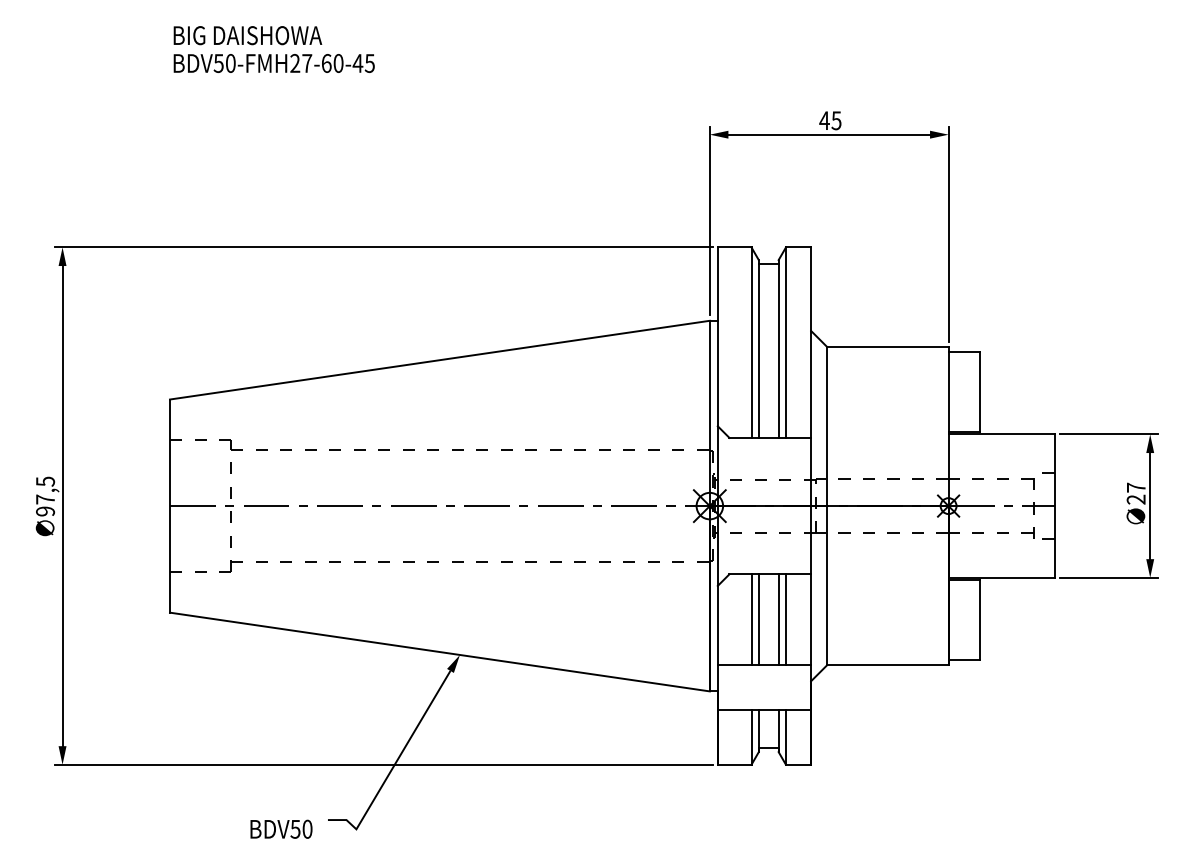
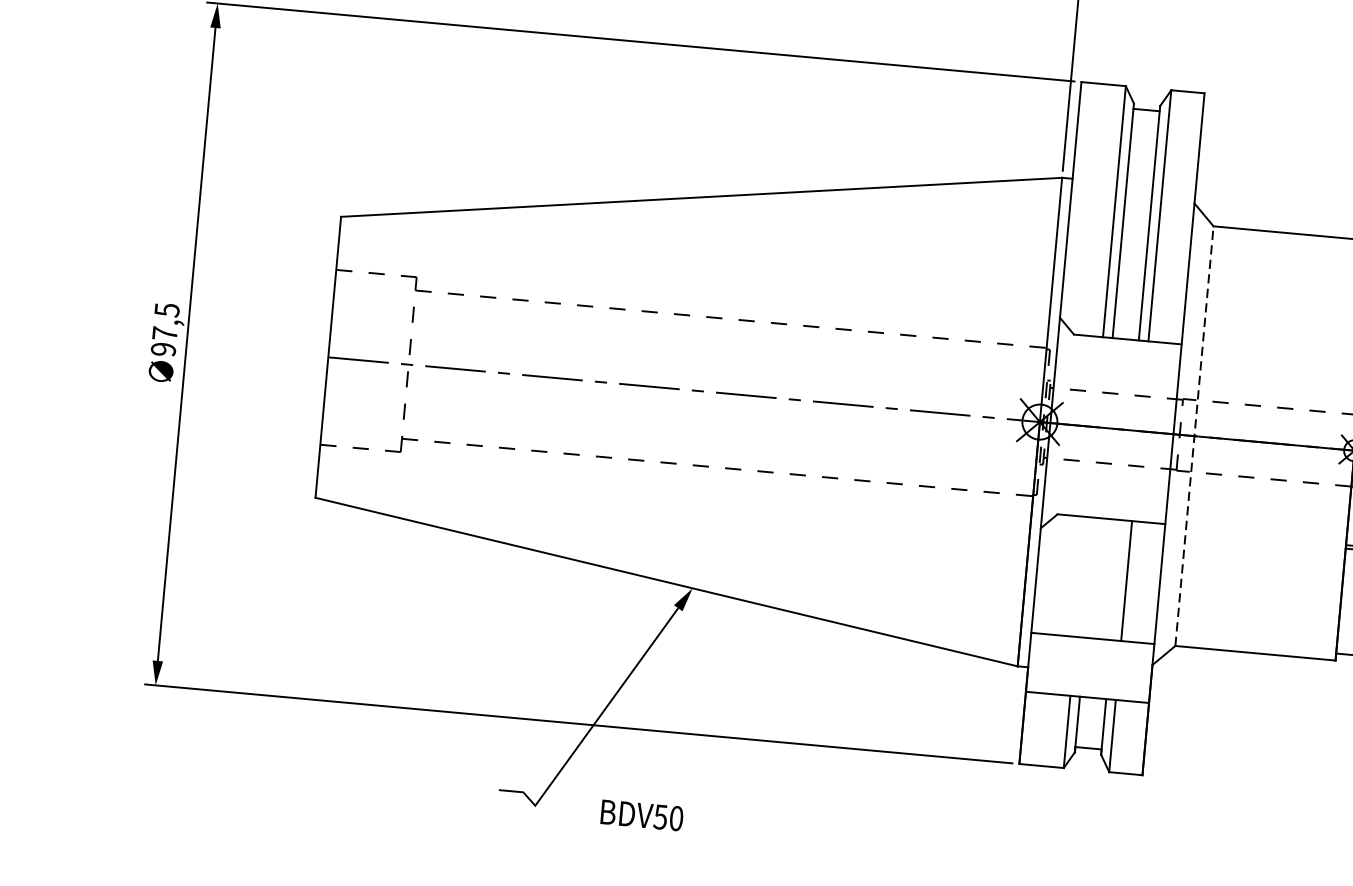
line: (827, 505) -> (1195, 435), solid -> dashed
line: (751, 619) -> (1081, 576), removed
line: (758, 619) -> (1090, 577), removed
line: (778, 619) -> (1116, 579), removed
text: (281, 828) -> (642, 814), moved

